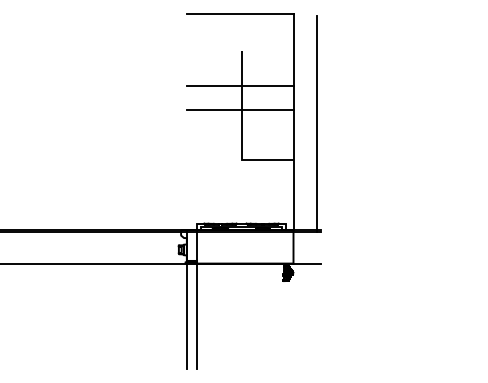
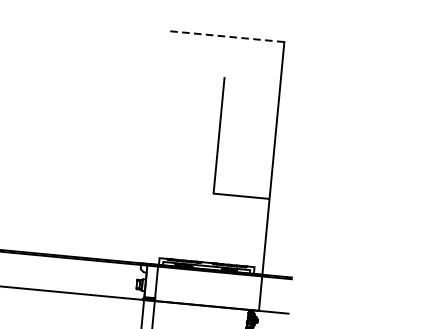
line: (239, 14) -> (226, 37), solid -> dashed
line: (239, 86) -> (218, 114), removed
line: (239, 110) -> (216, 140), removed
line: (317, 123) -> (299, 162), removed

